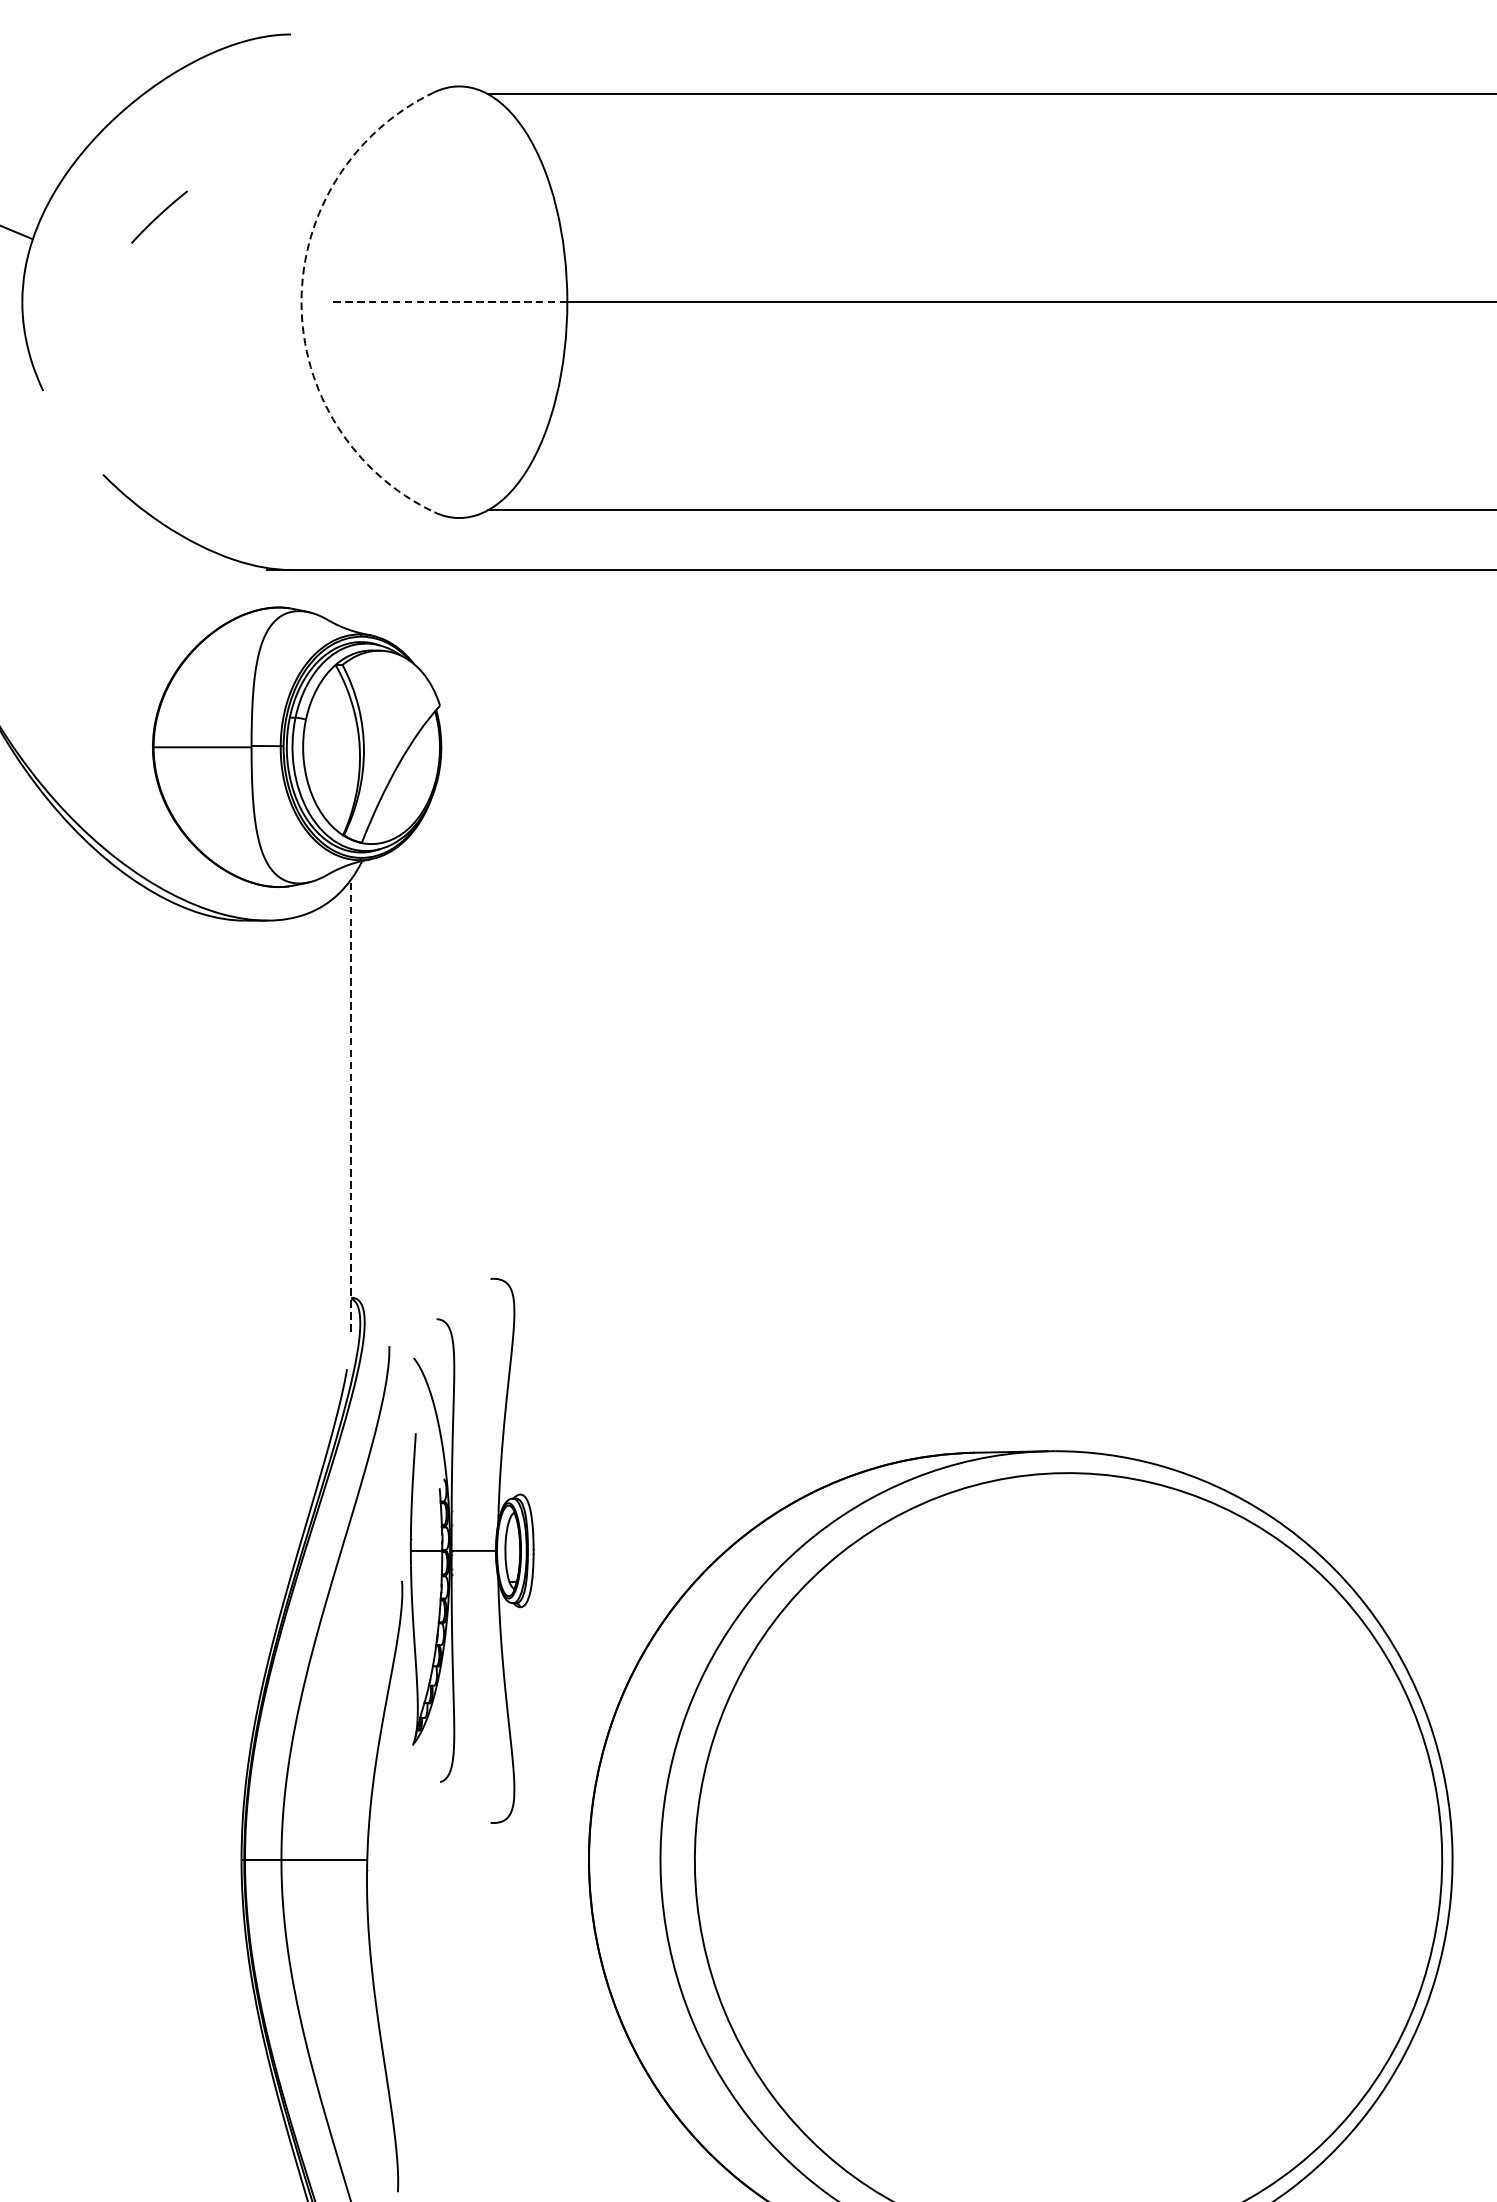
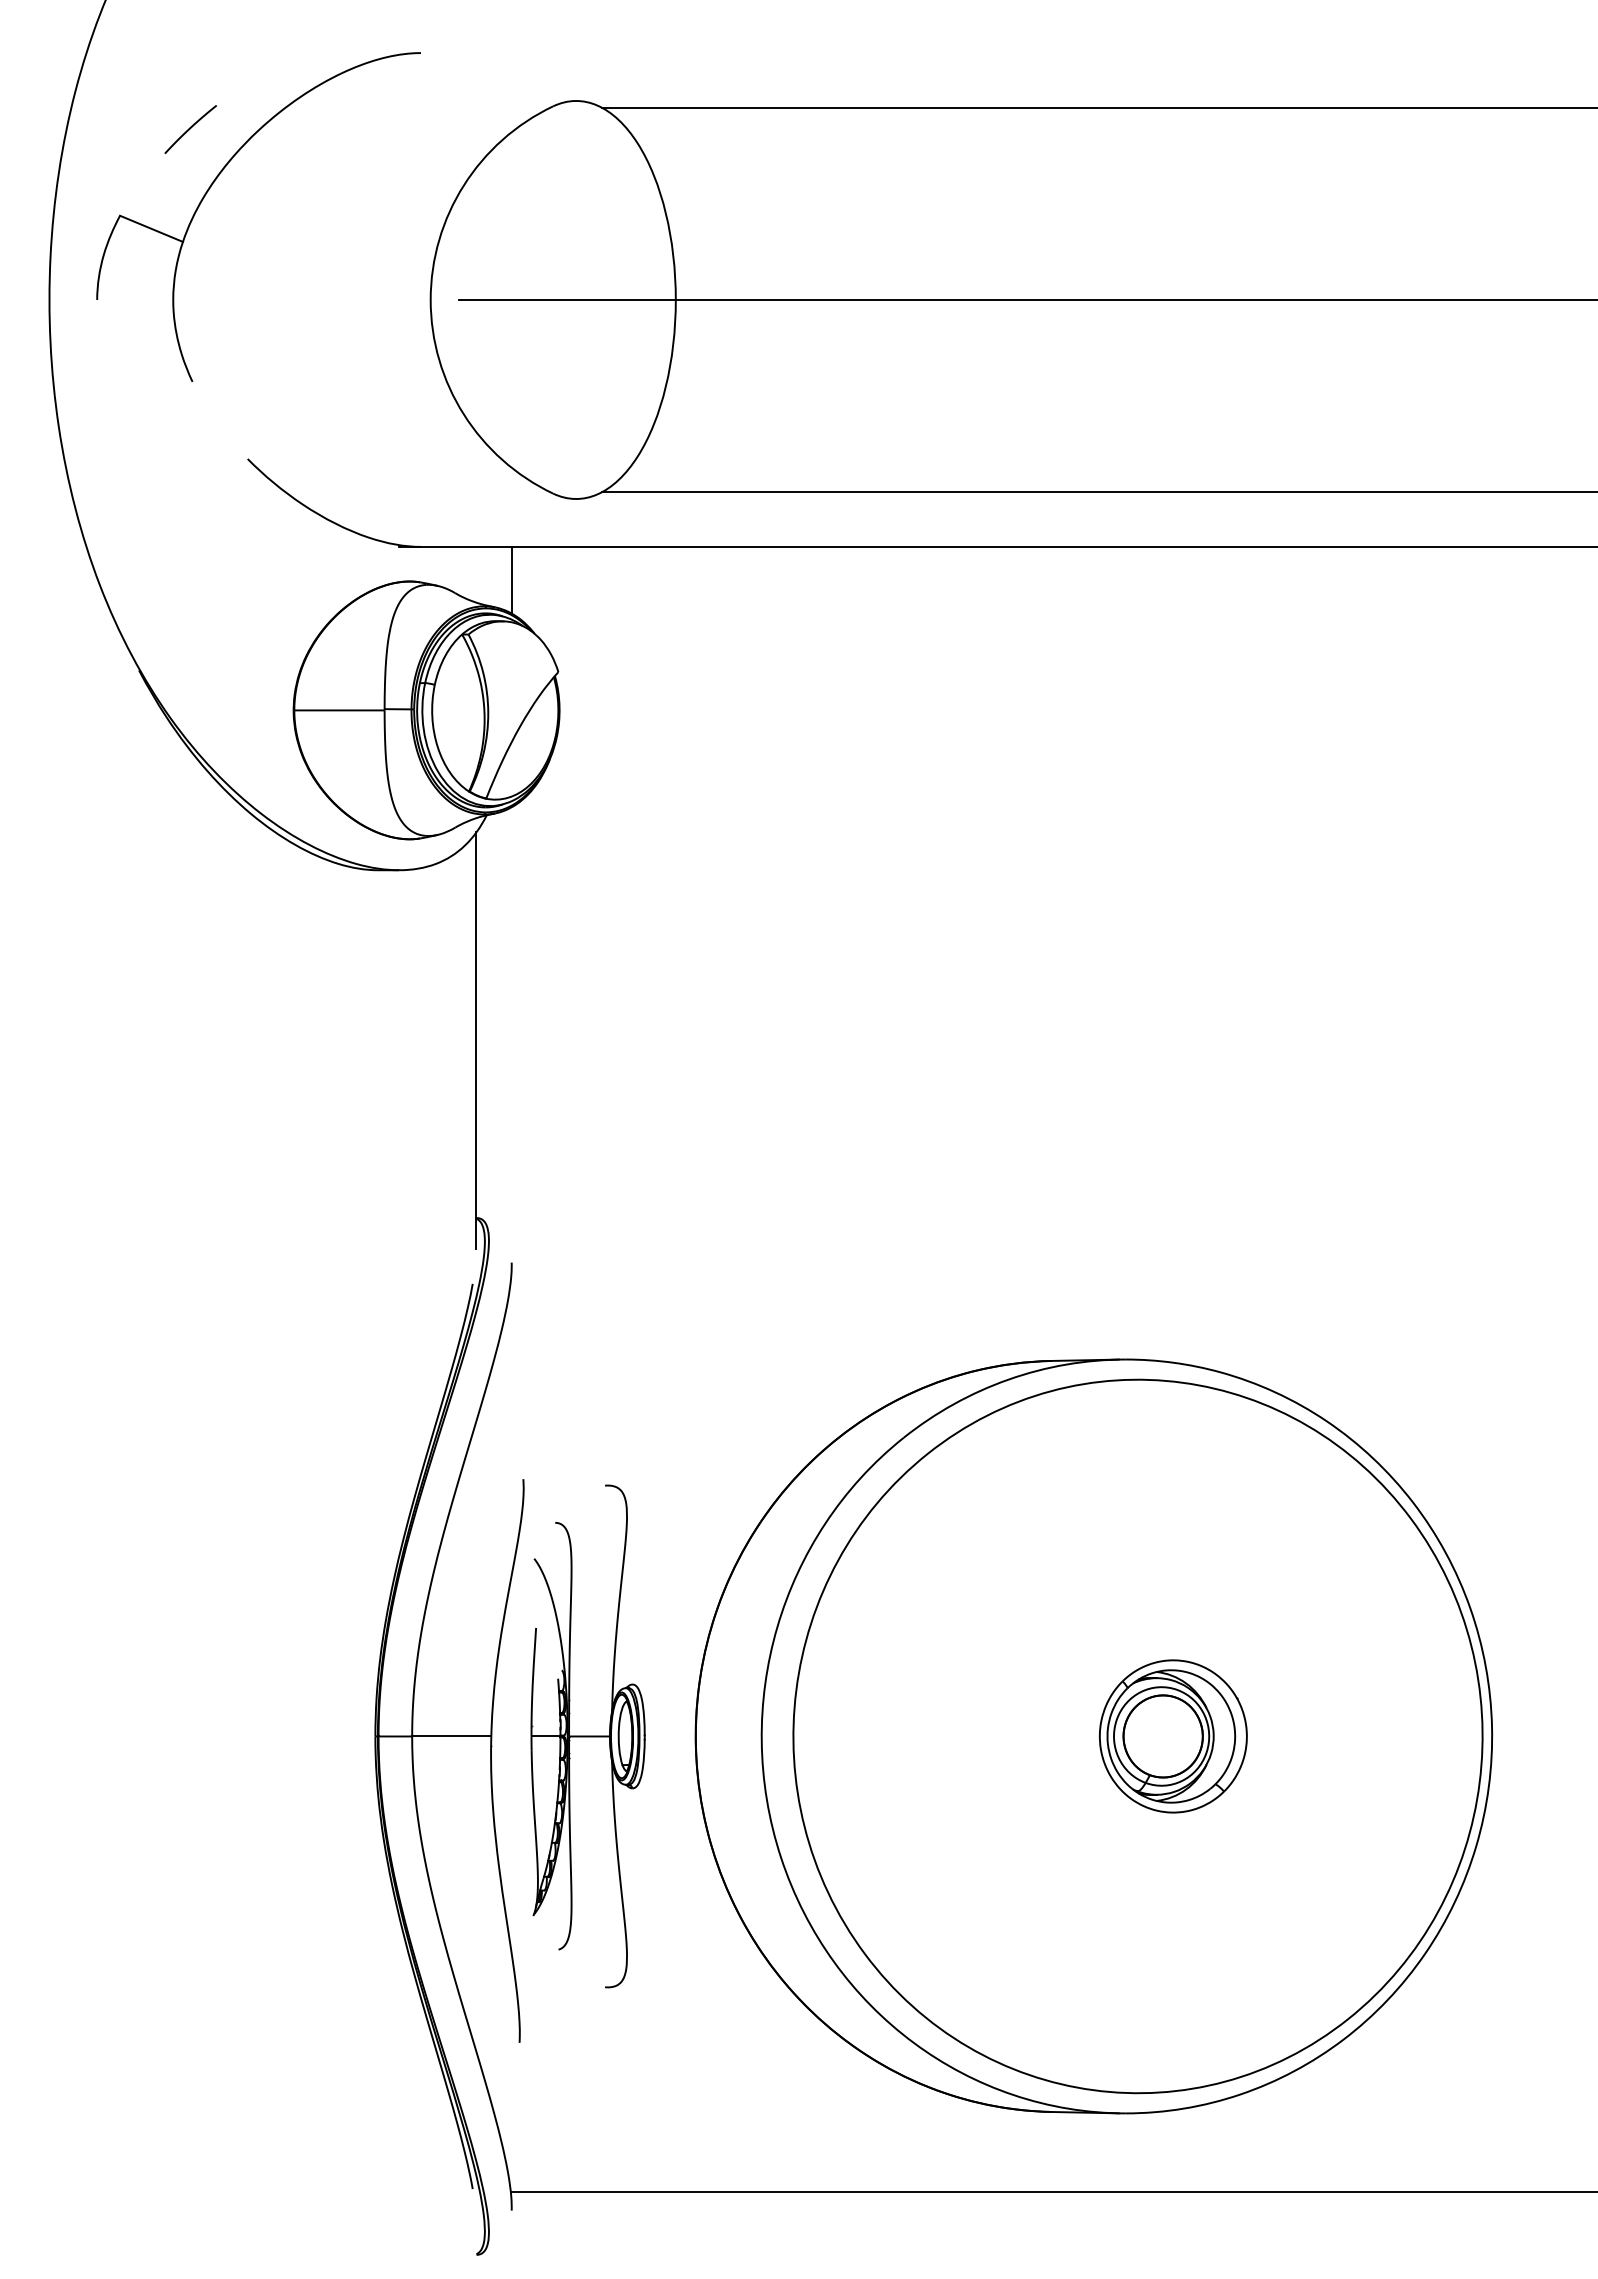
curve: (159, 217) -> (190, 129), moved
arc: (301, 301) -> (430, 299), dashed -> solid
line: (449, 301) -> (567, 299), dashed -> solid
line: (389, 605) -> (511, 579), added
line: (351, 1105) -> (476, 1040), dashed -> solid
part: (471, 1550) -> (587, 1736), moved
part: (1107, 1859) -> (1173, 1736), added

